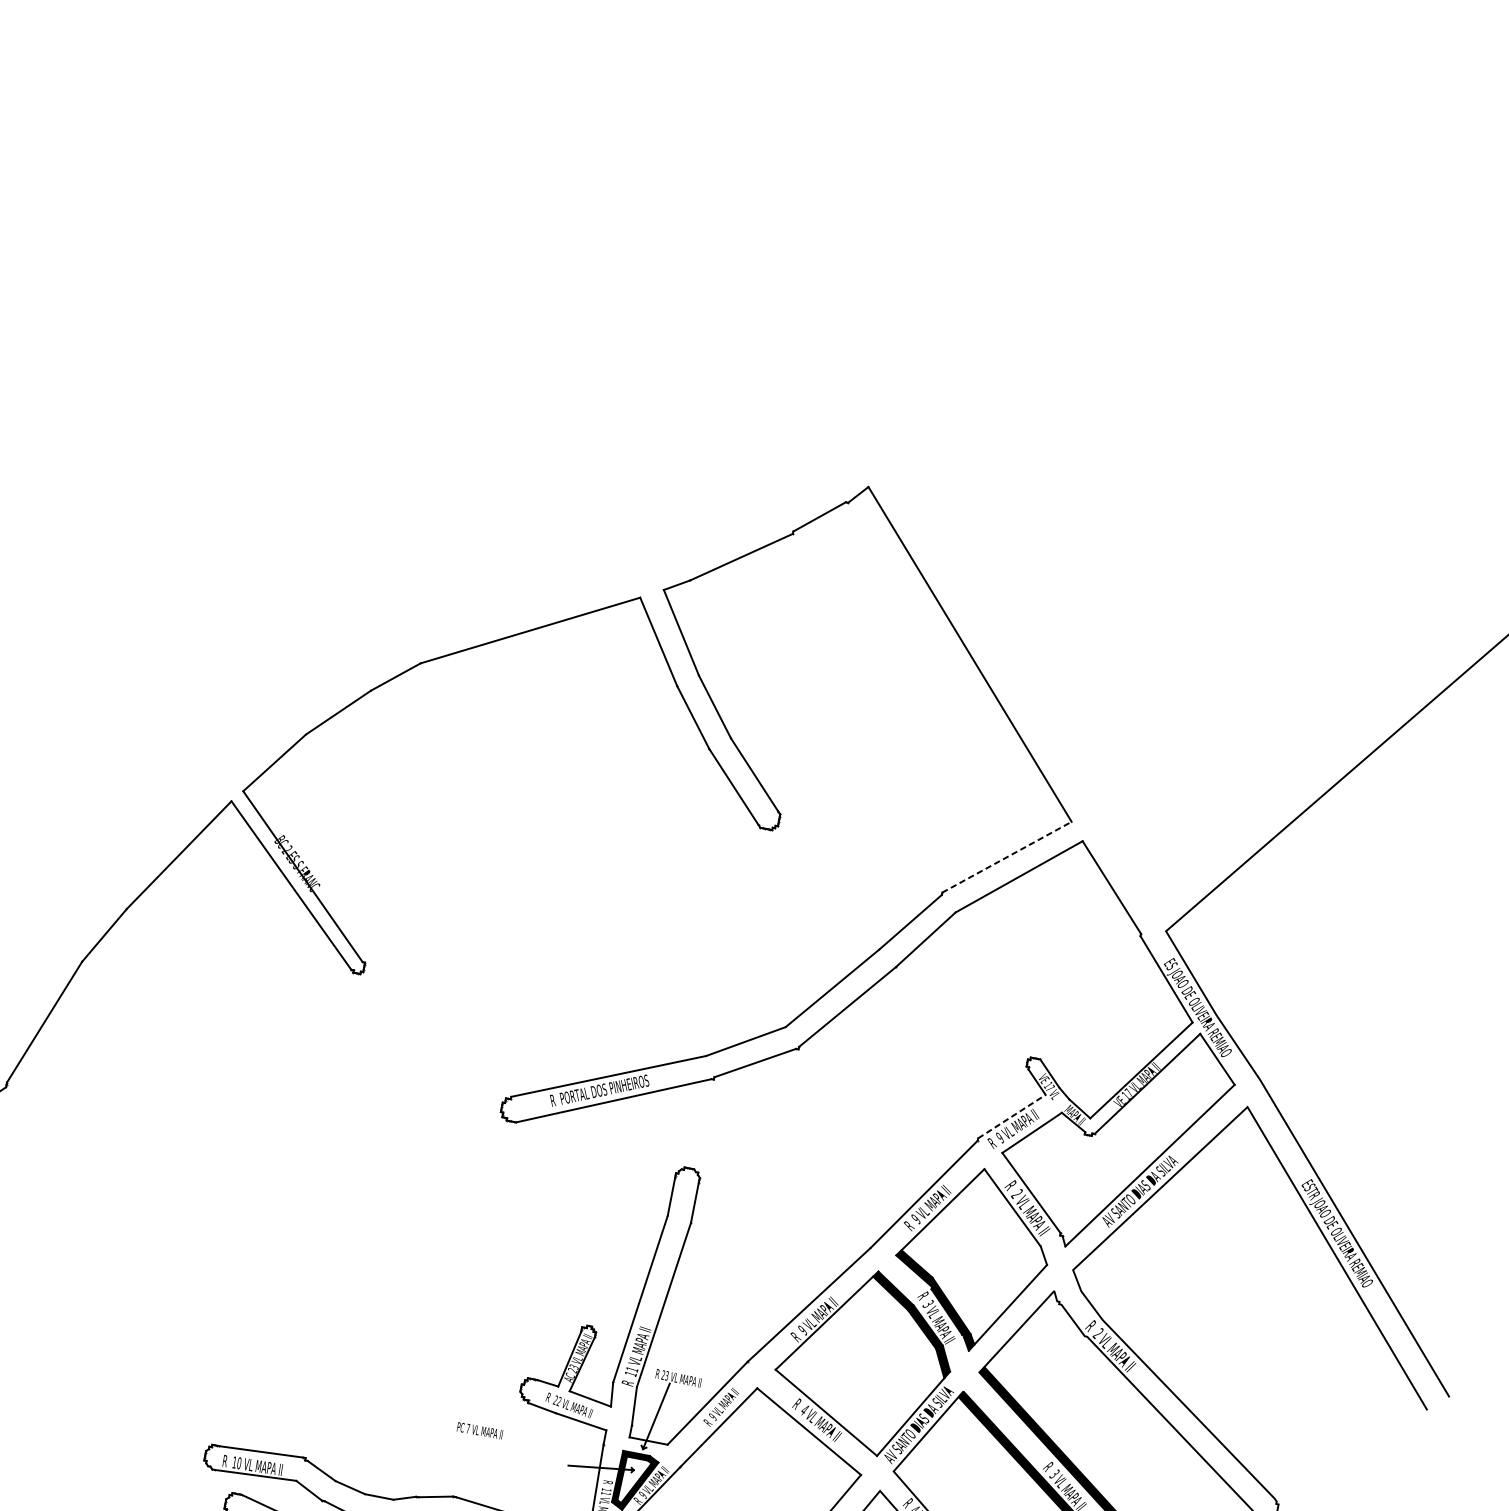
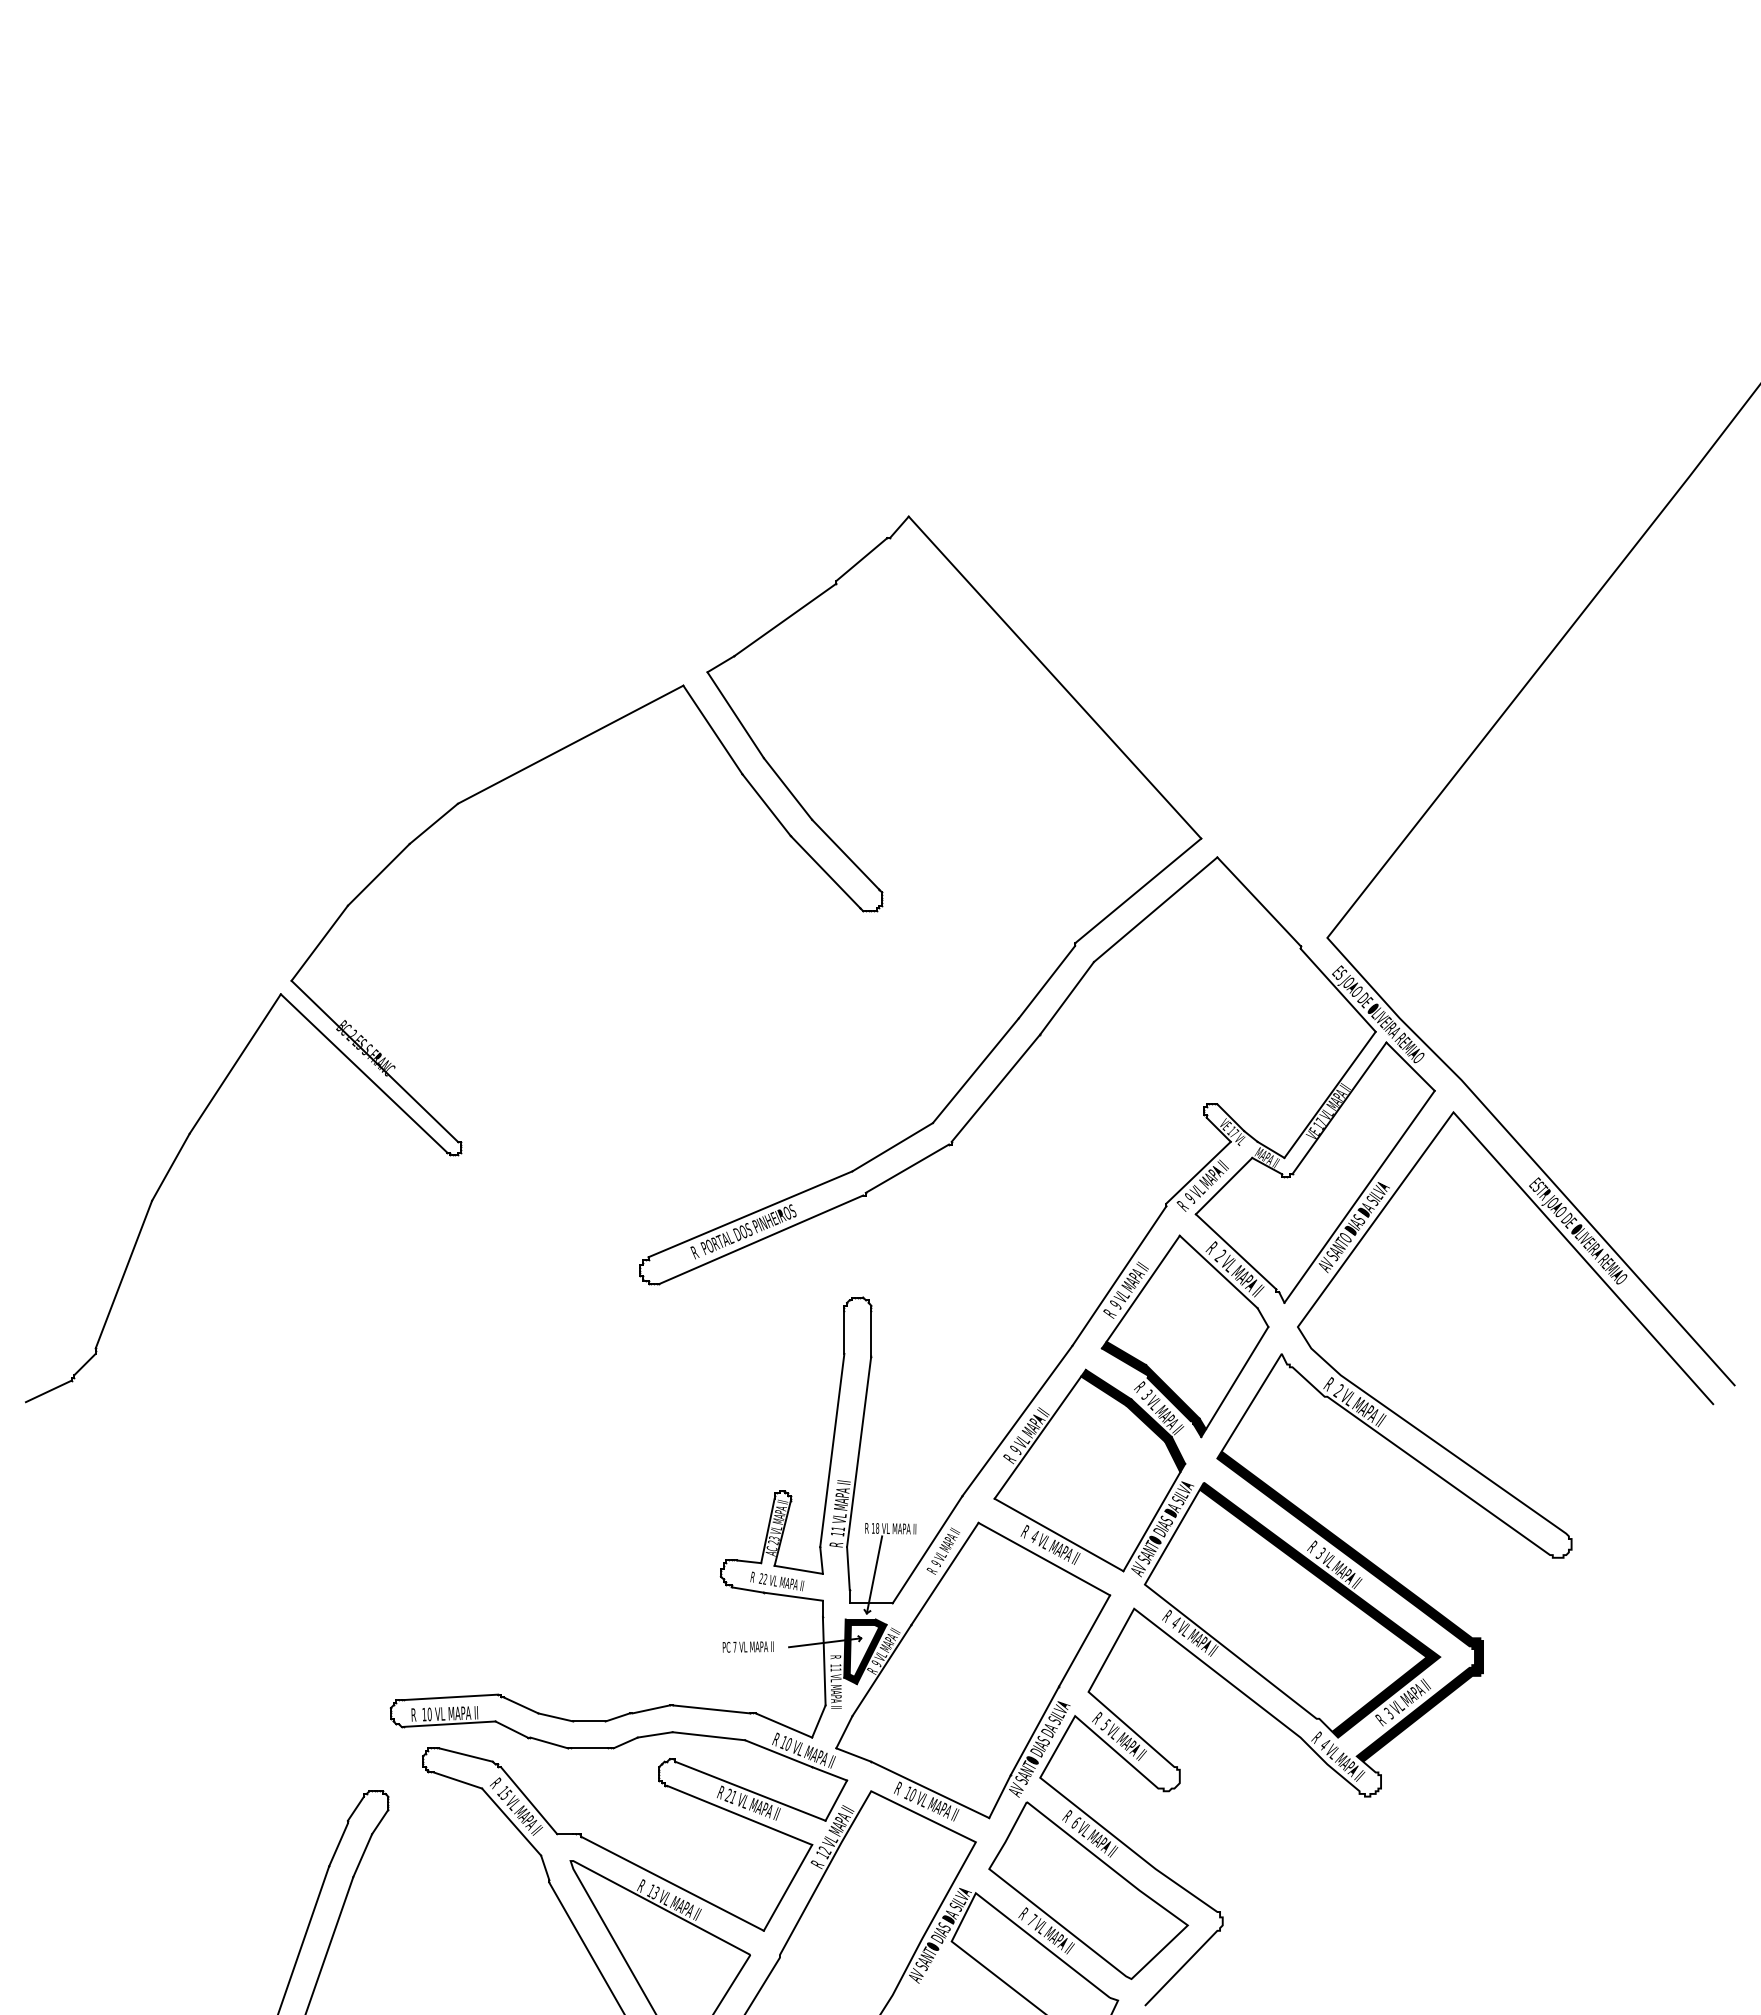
line: (1007, 856) -> (1138, 890), dashed -> solid
line: (1011, 1116) -> (1198, 1172), dashed -> solid
text: (664, 1375) -> (874, 1528), 23 -> 18
text: (479, 1430) -> (747, 1646), moved

